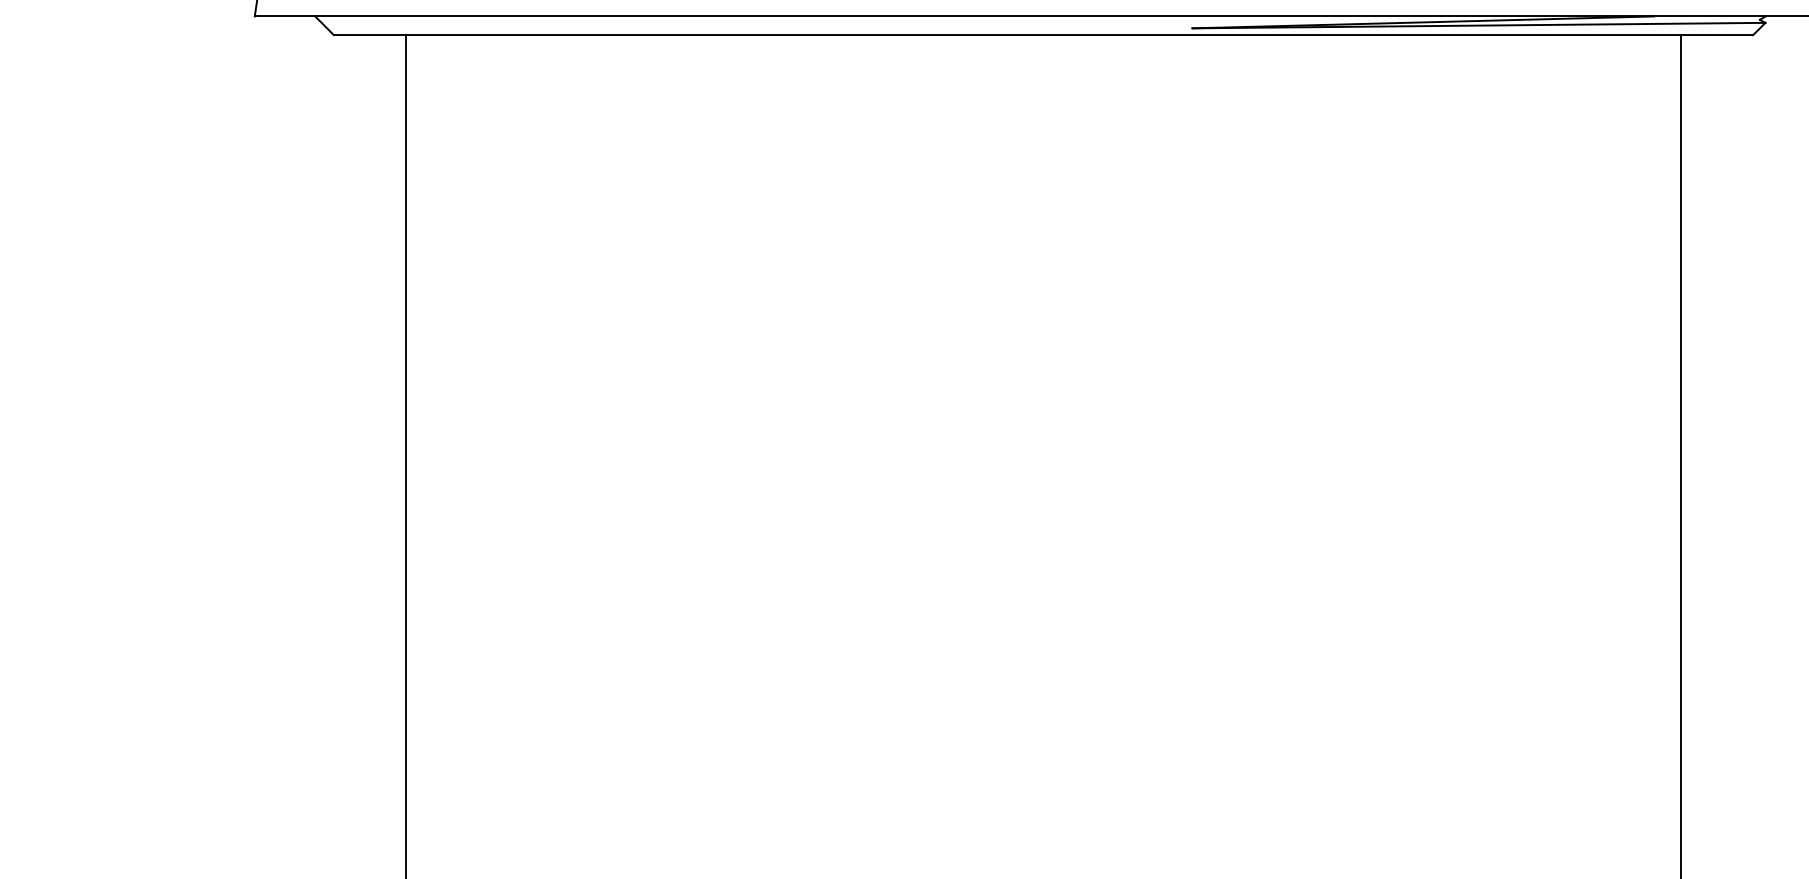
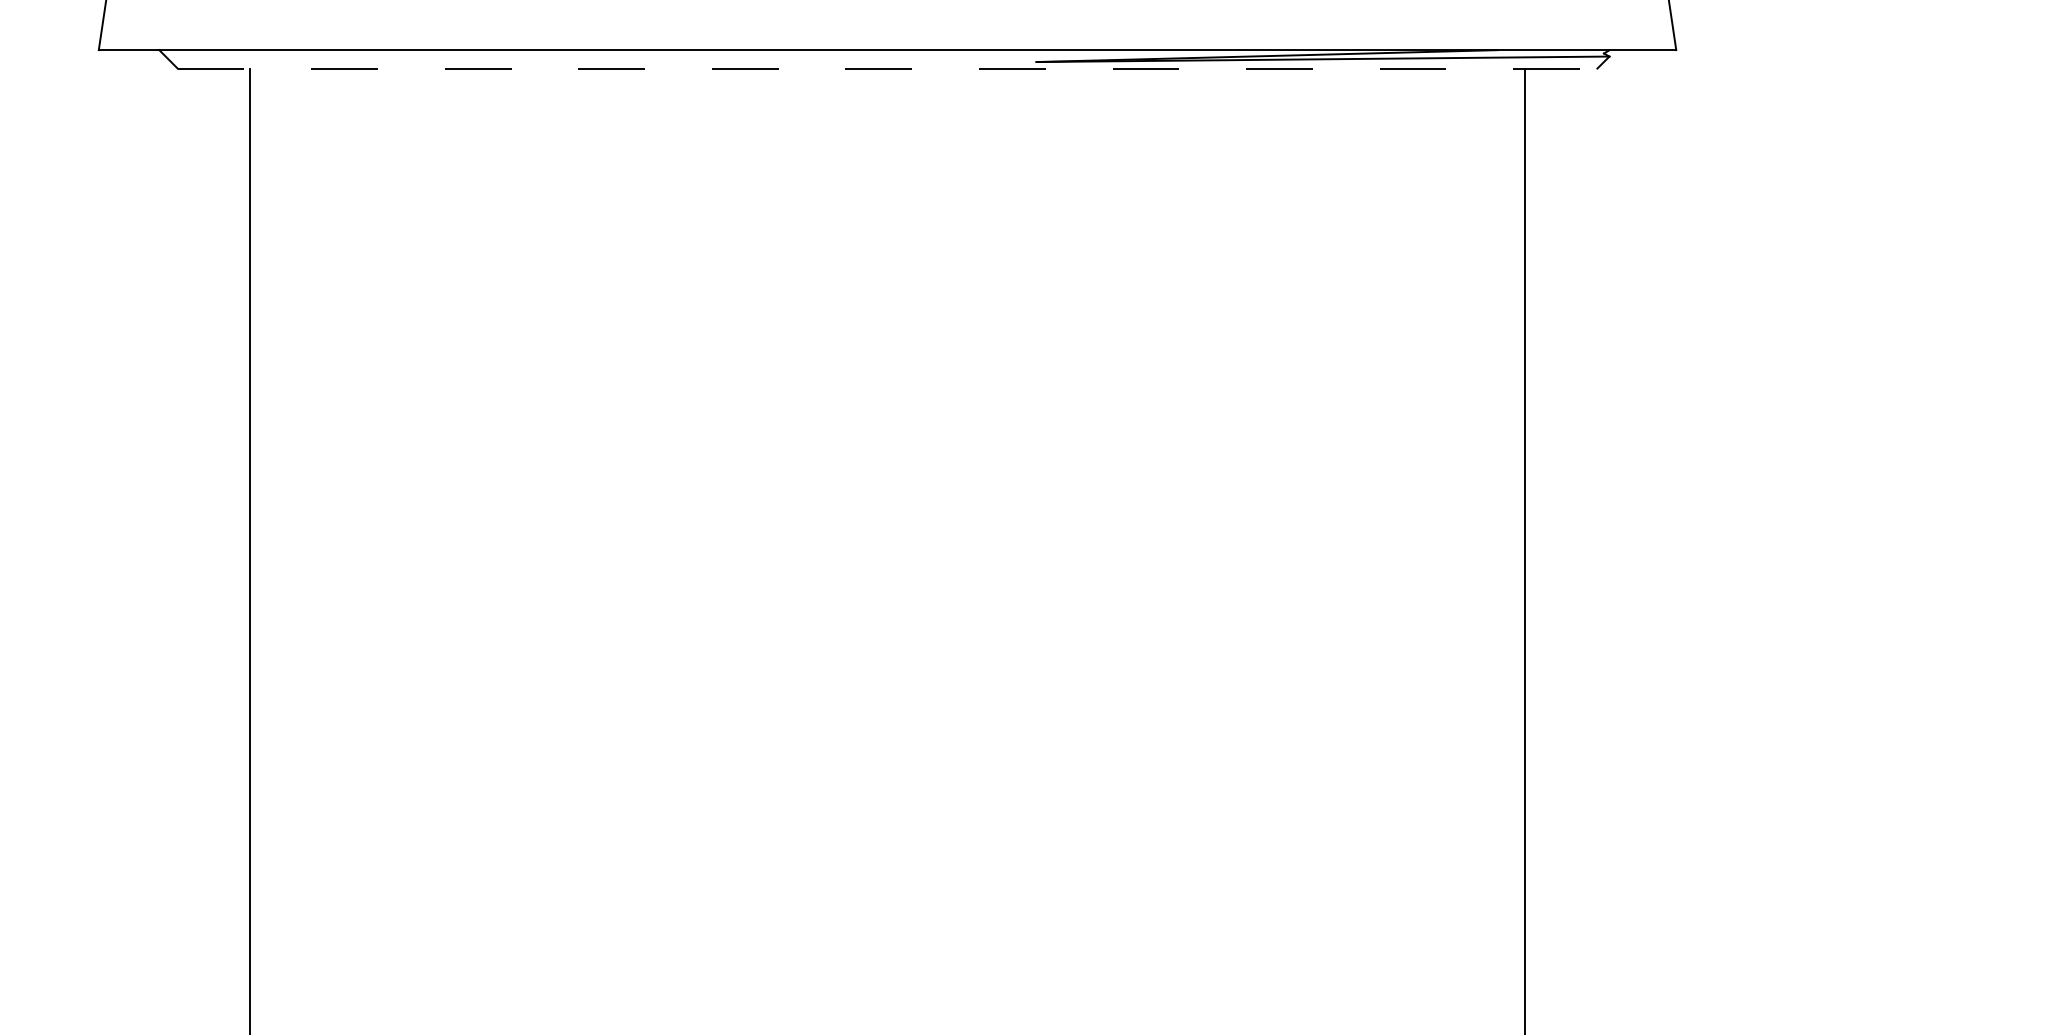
line: (1043, 34) -> (887, 68), solid -> dashed

